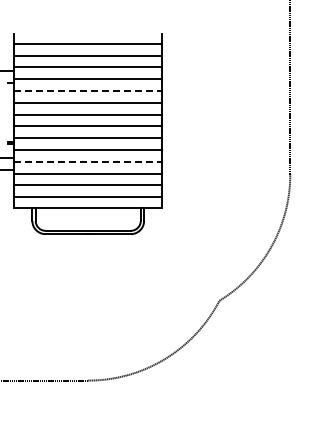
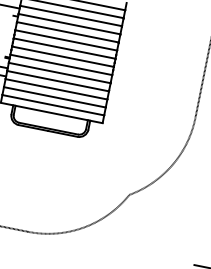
line: (88, 90) -> (68, 32), dashed -> solid
line: (88, 161) -> (58, 80), dashed -> solid

